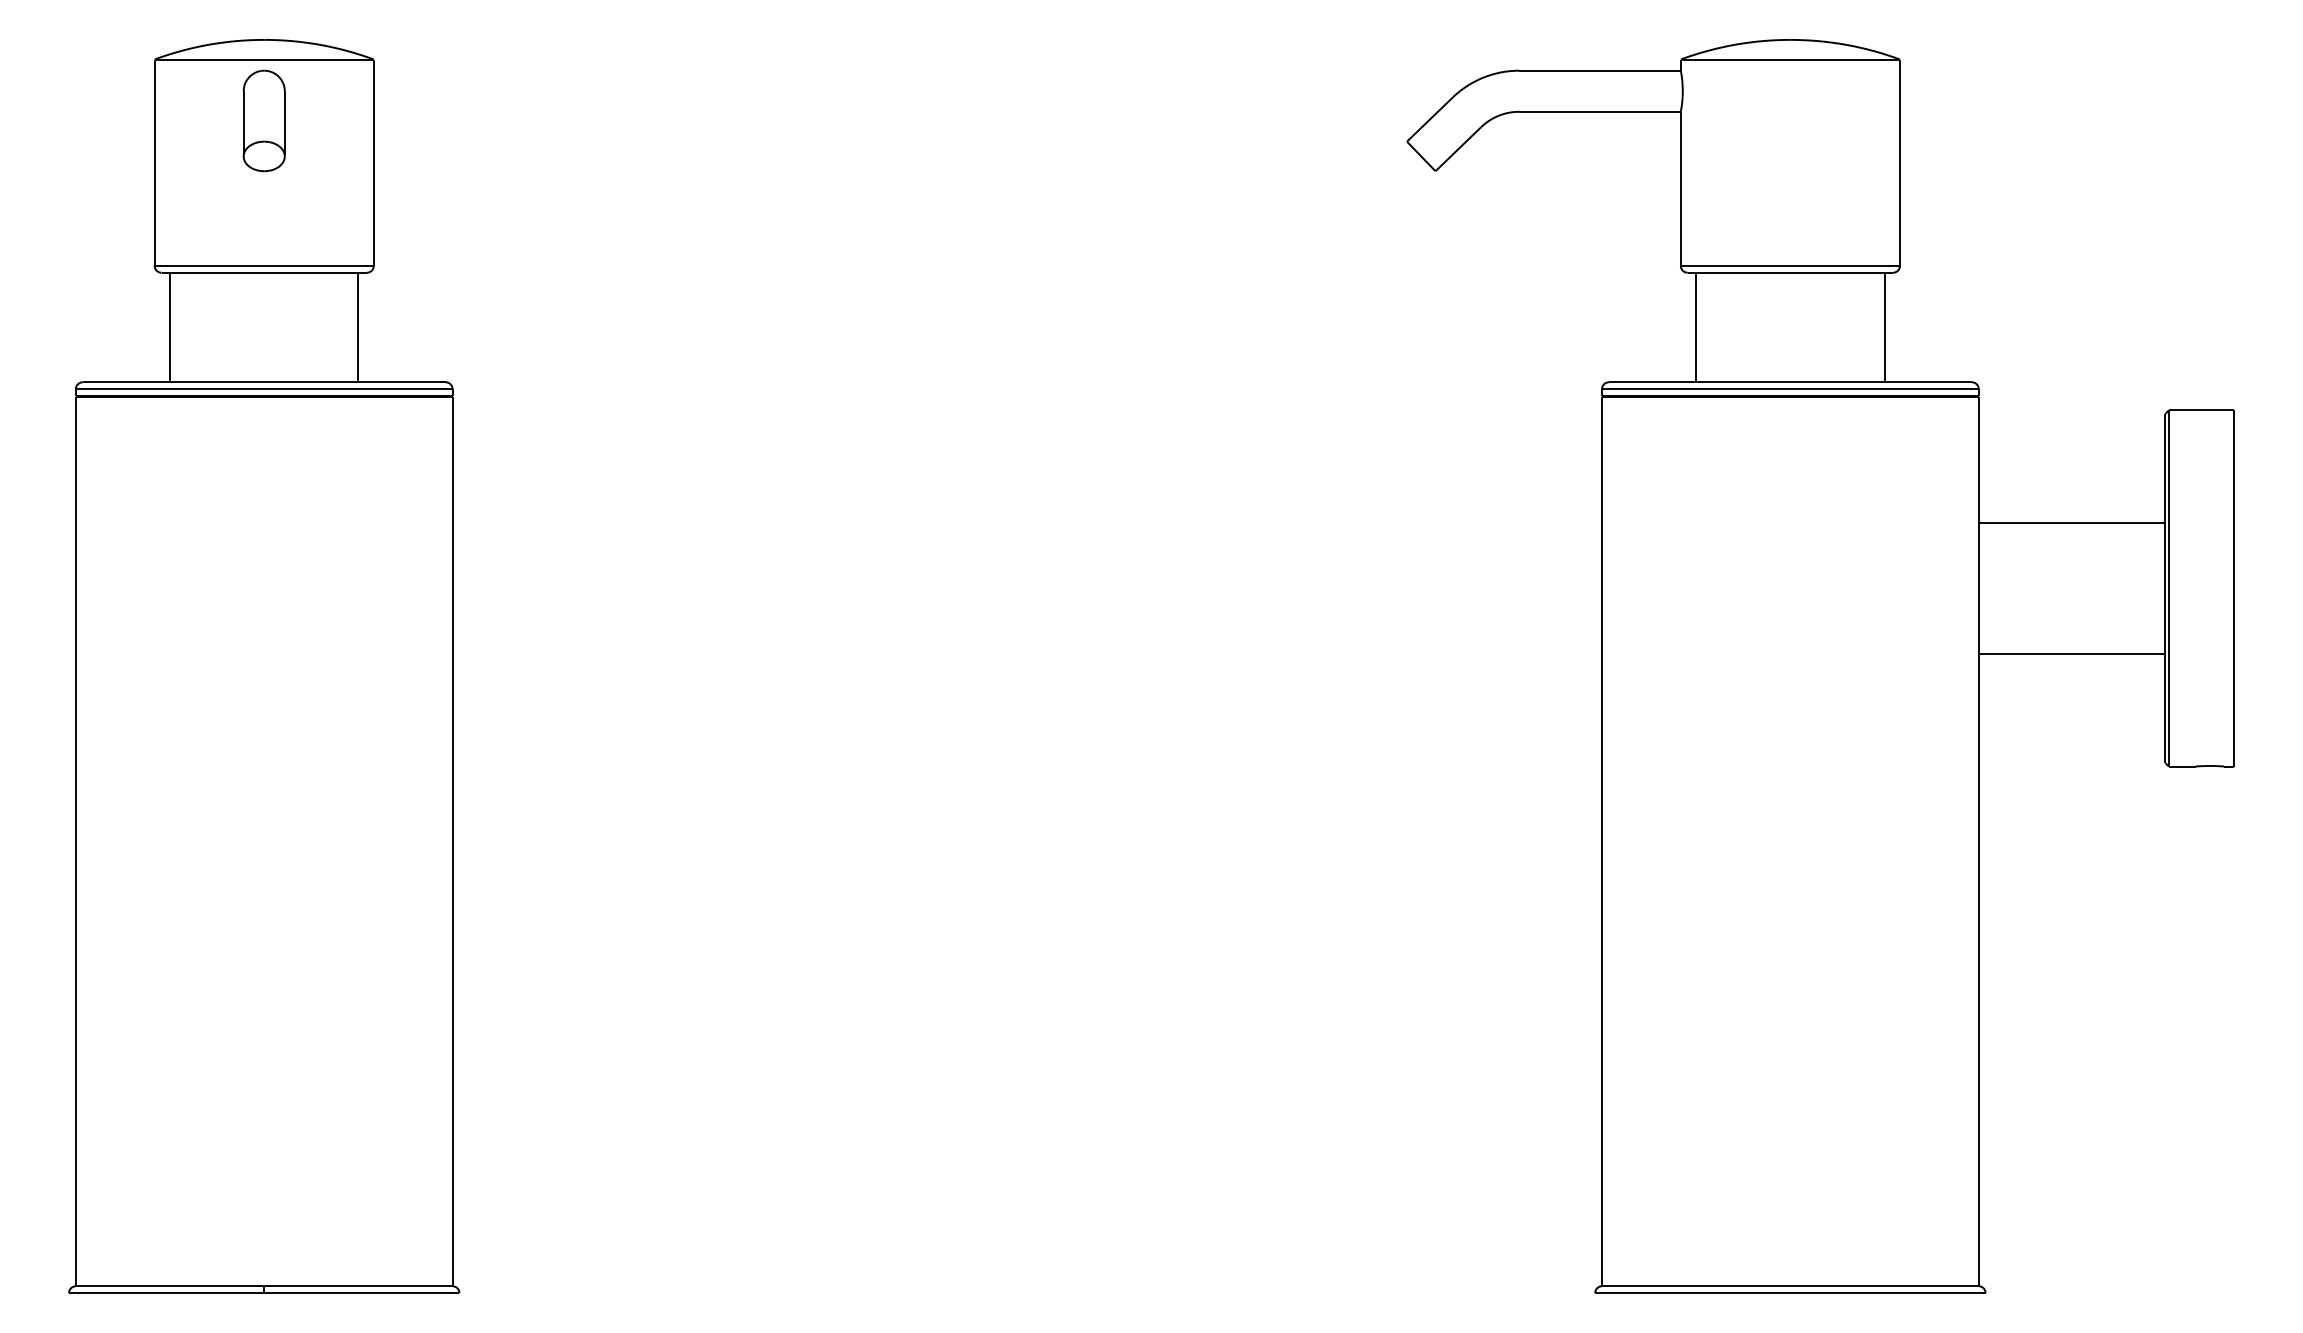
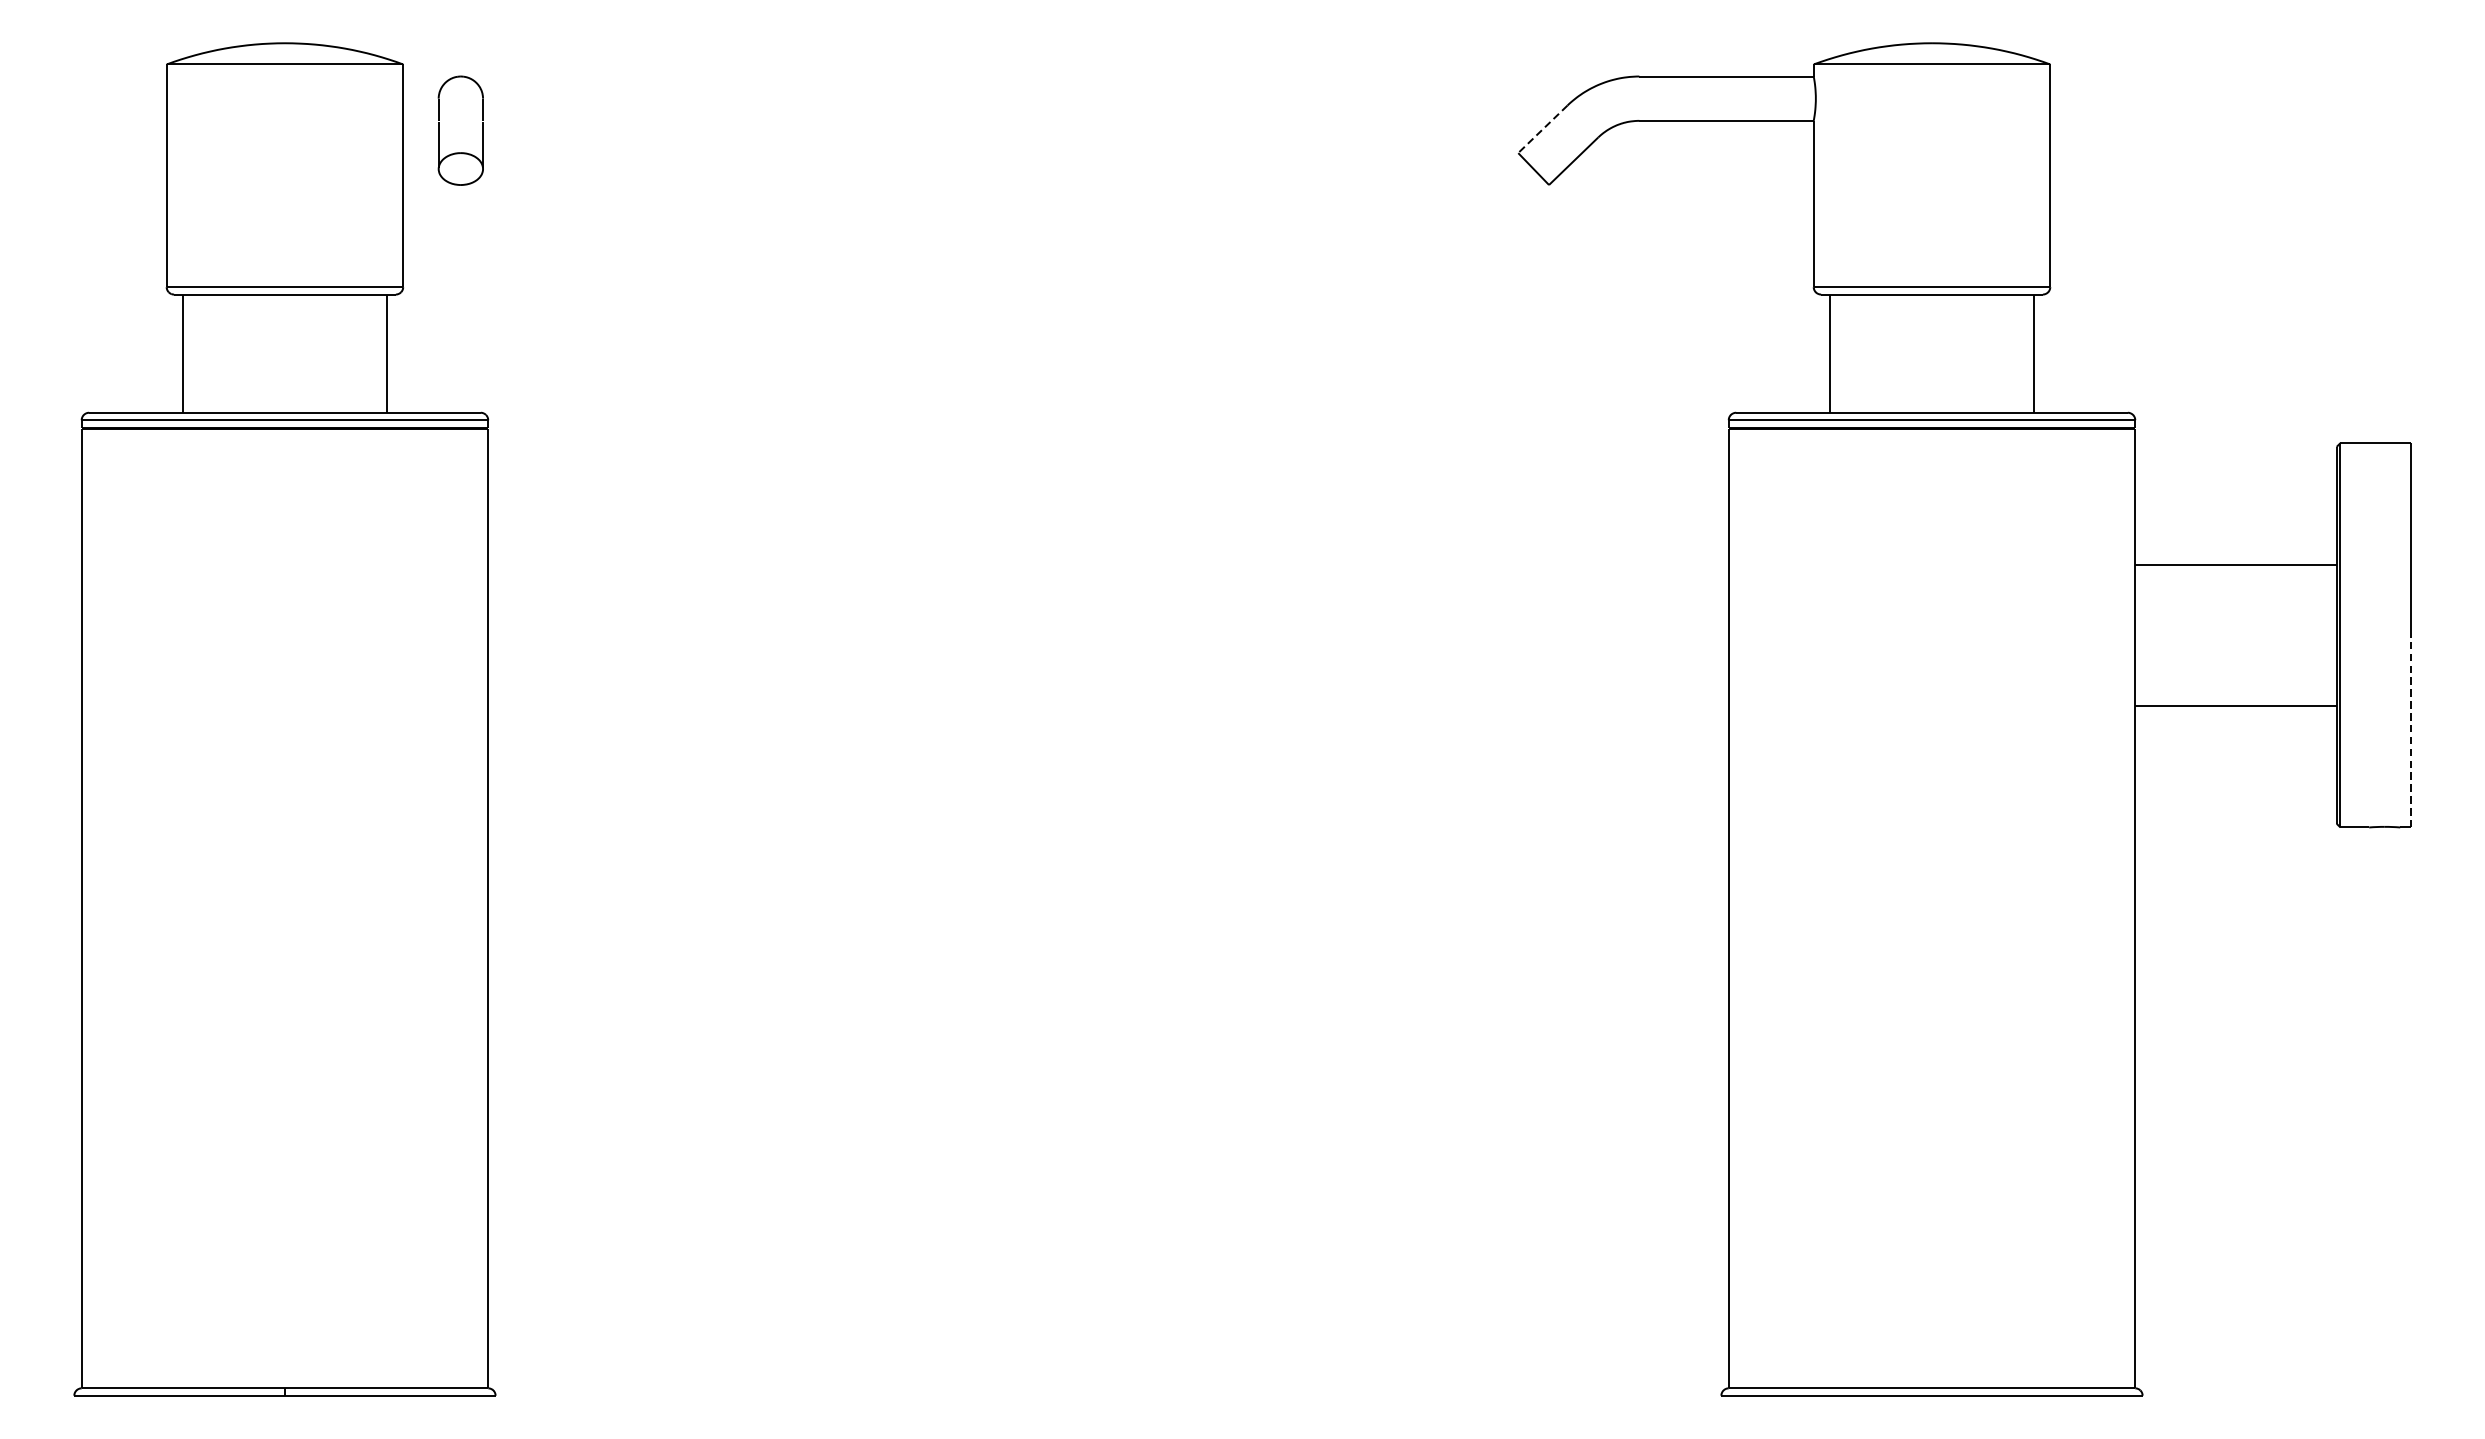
line: (1429, 119) -> (1542, 129), solid -> dashed
part: (263, 120) -> (460, 130), moved
line: (2233, 677) -> (2410, 731), solid -> dashed

